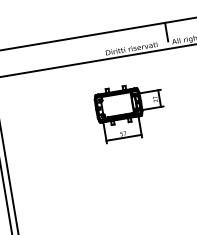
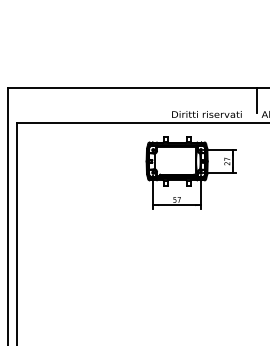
part: (129, 111) -> (190, 172), moved

